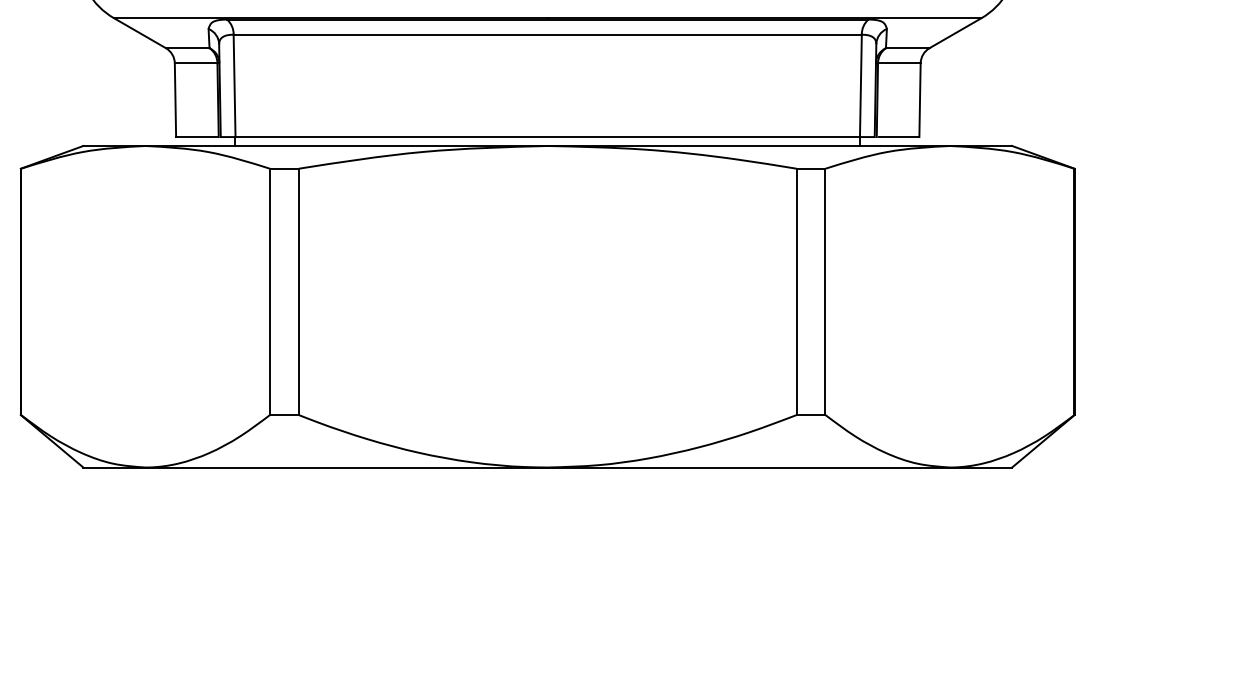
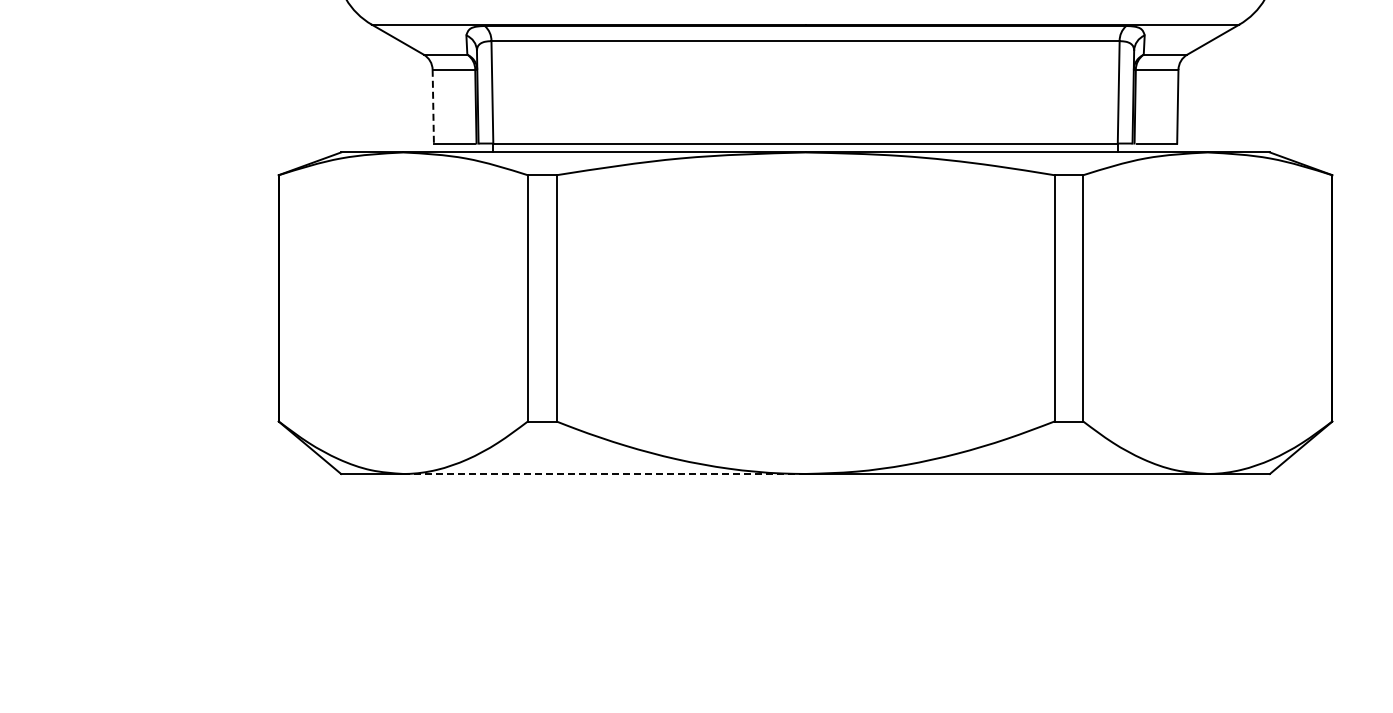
line: (175, 100) -> (433, 106), solid -> dashed
line: (345, 467) -> (603, 473), solid -> dashed

